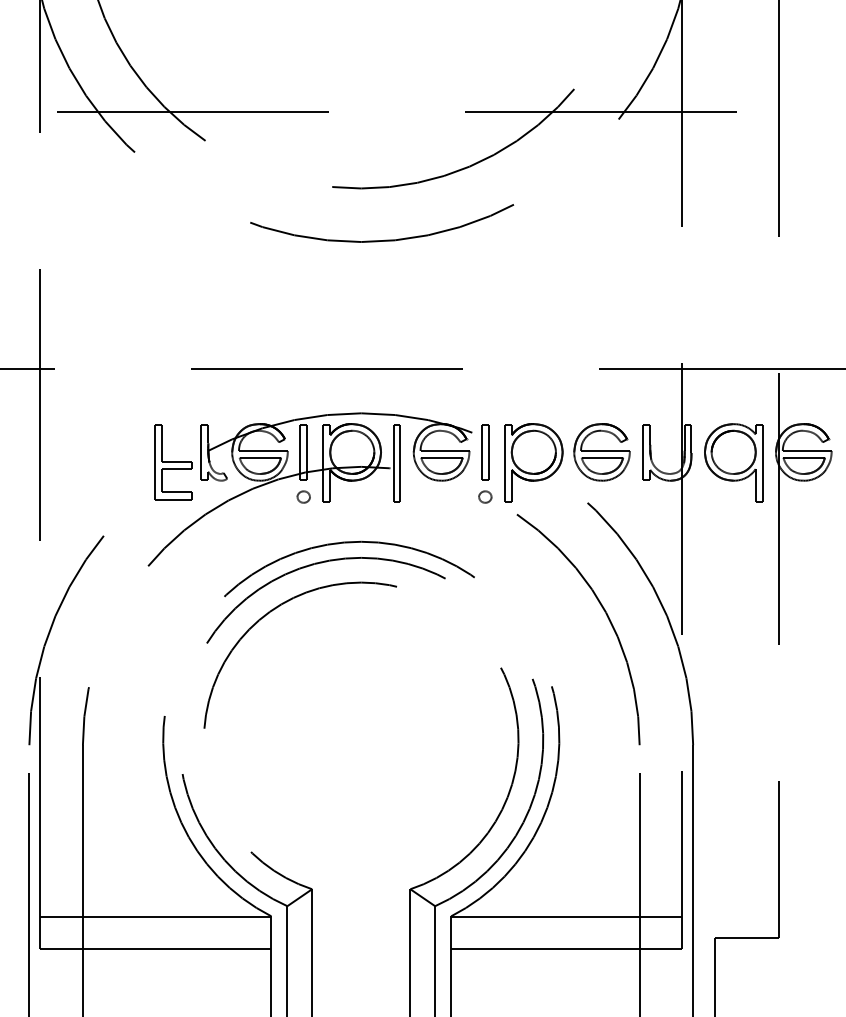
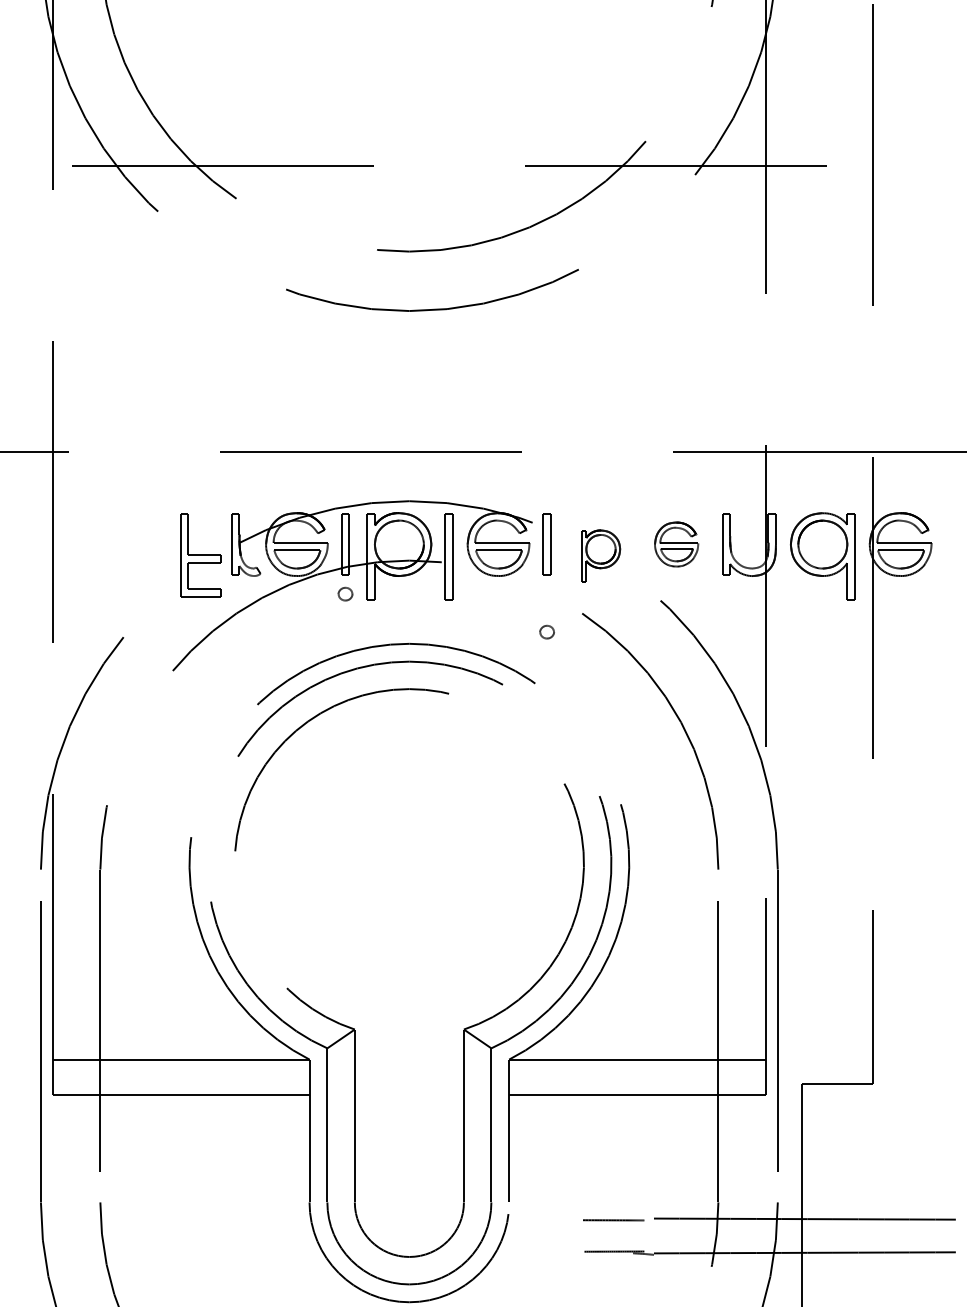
part: (601, 452) -> (676, 544), size x0.7
part: (533, 463) -> (600, 556), size x0.6
part: (484, 496) -> (546, 631), moved

